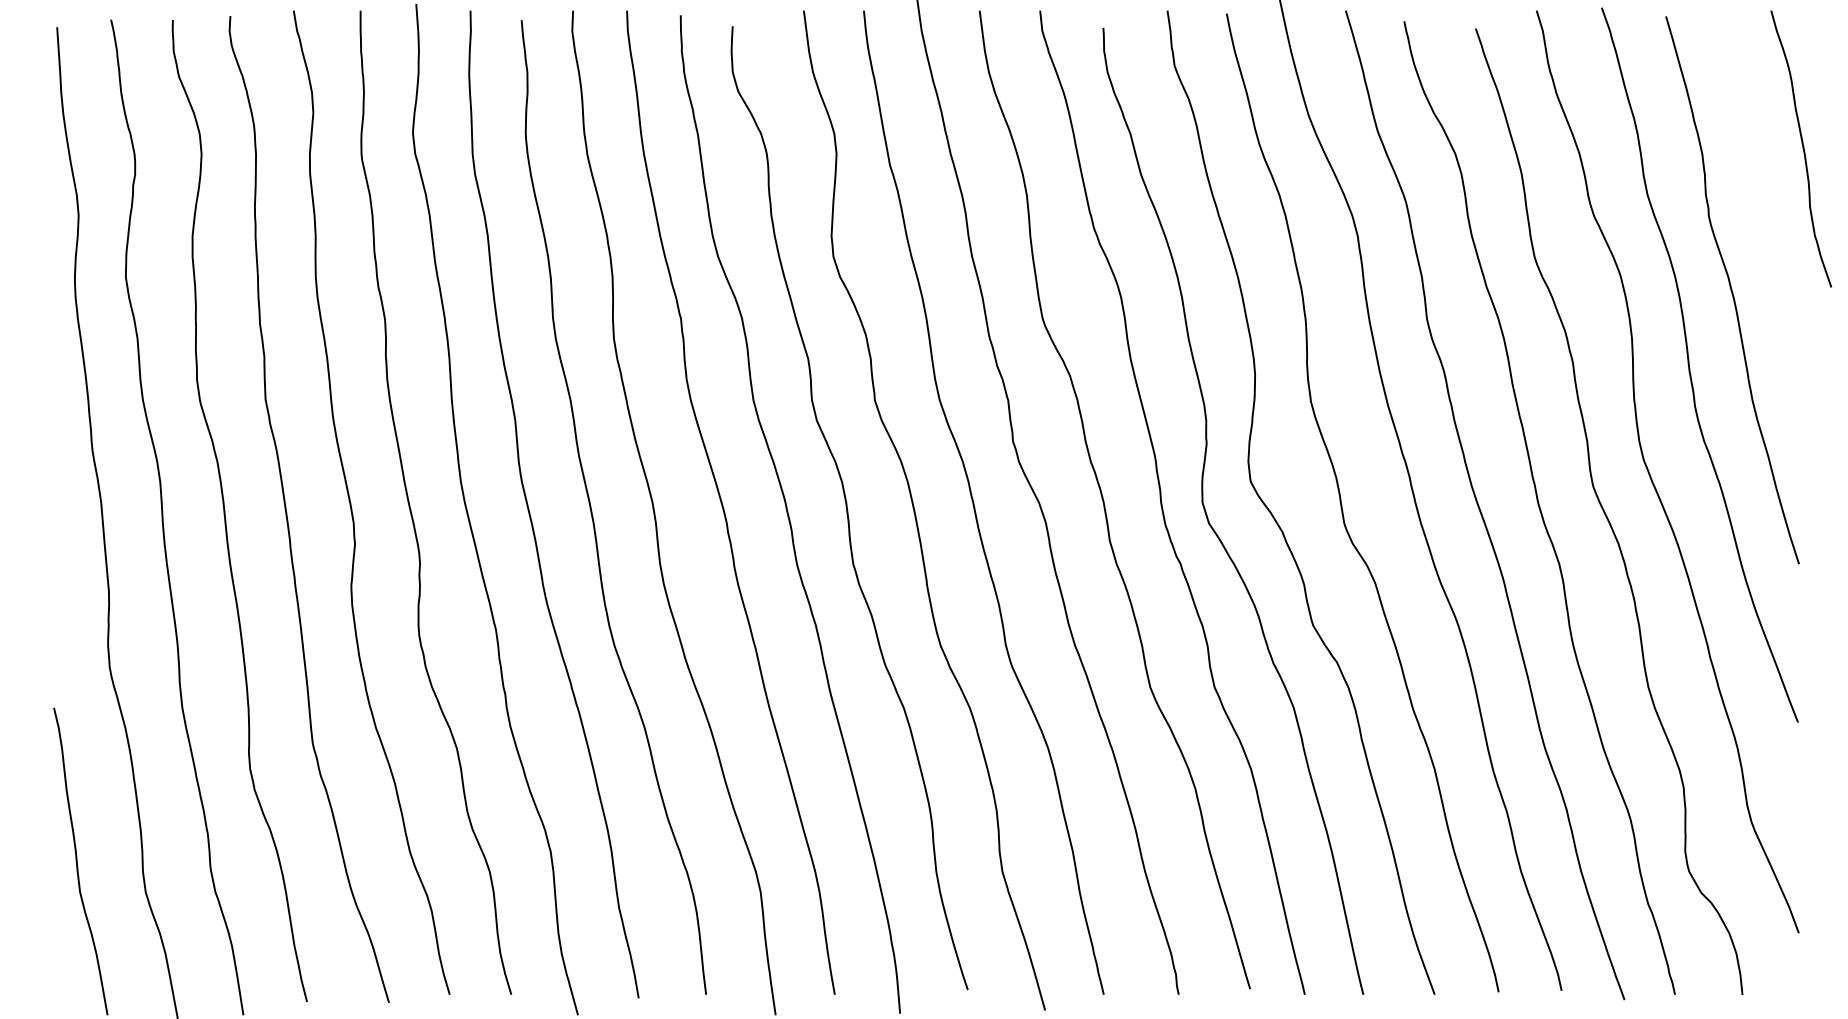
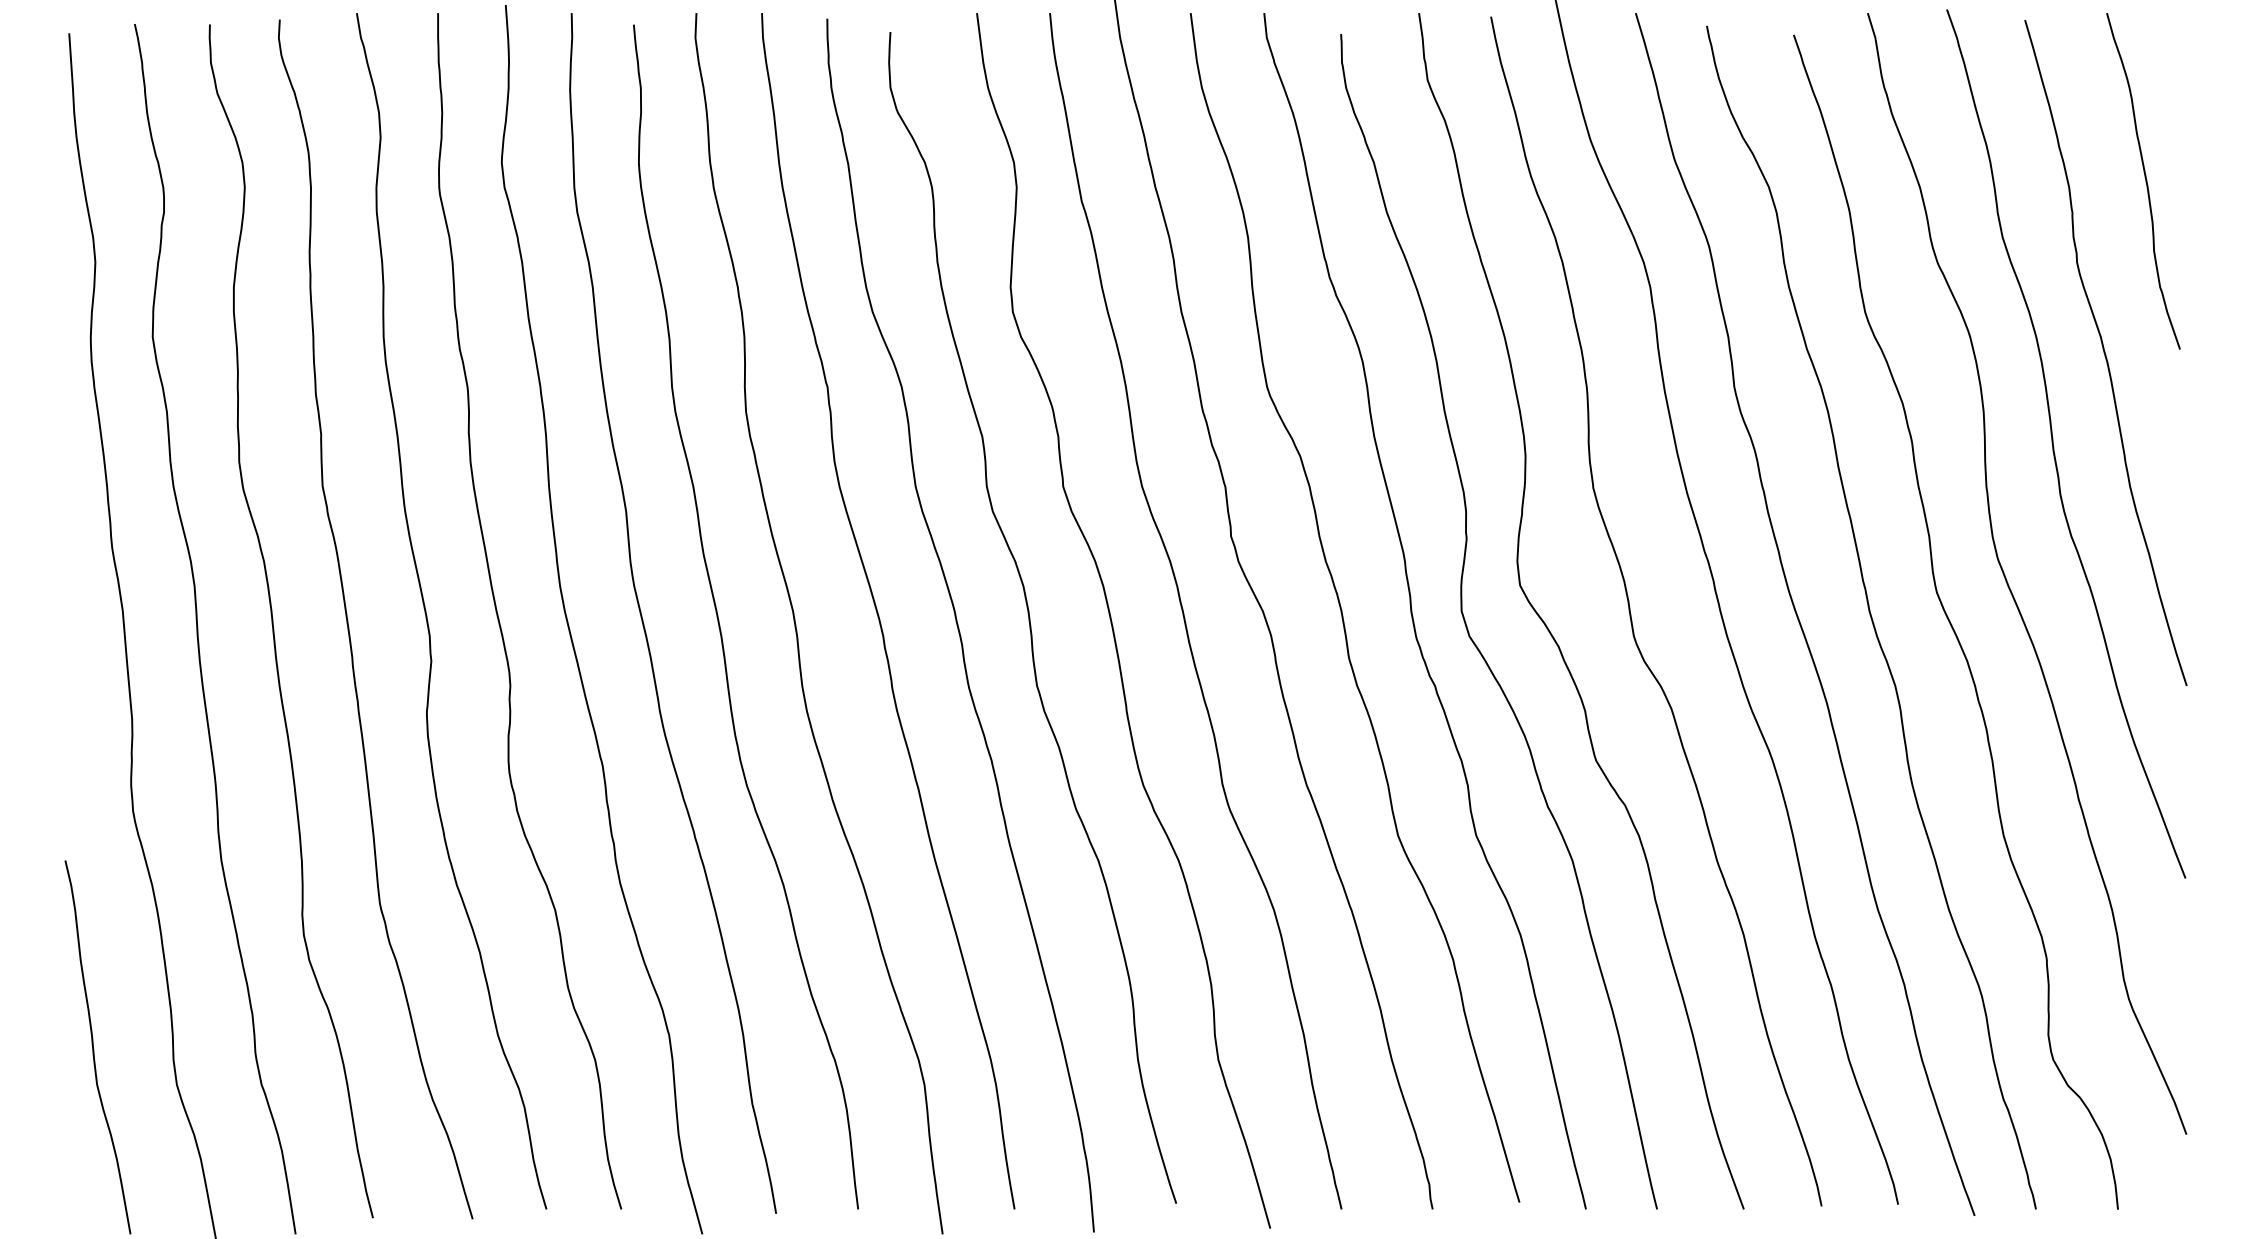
curve: (1802, 149) -> (2145, 181), moved

